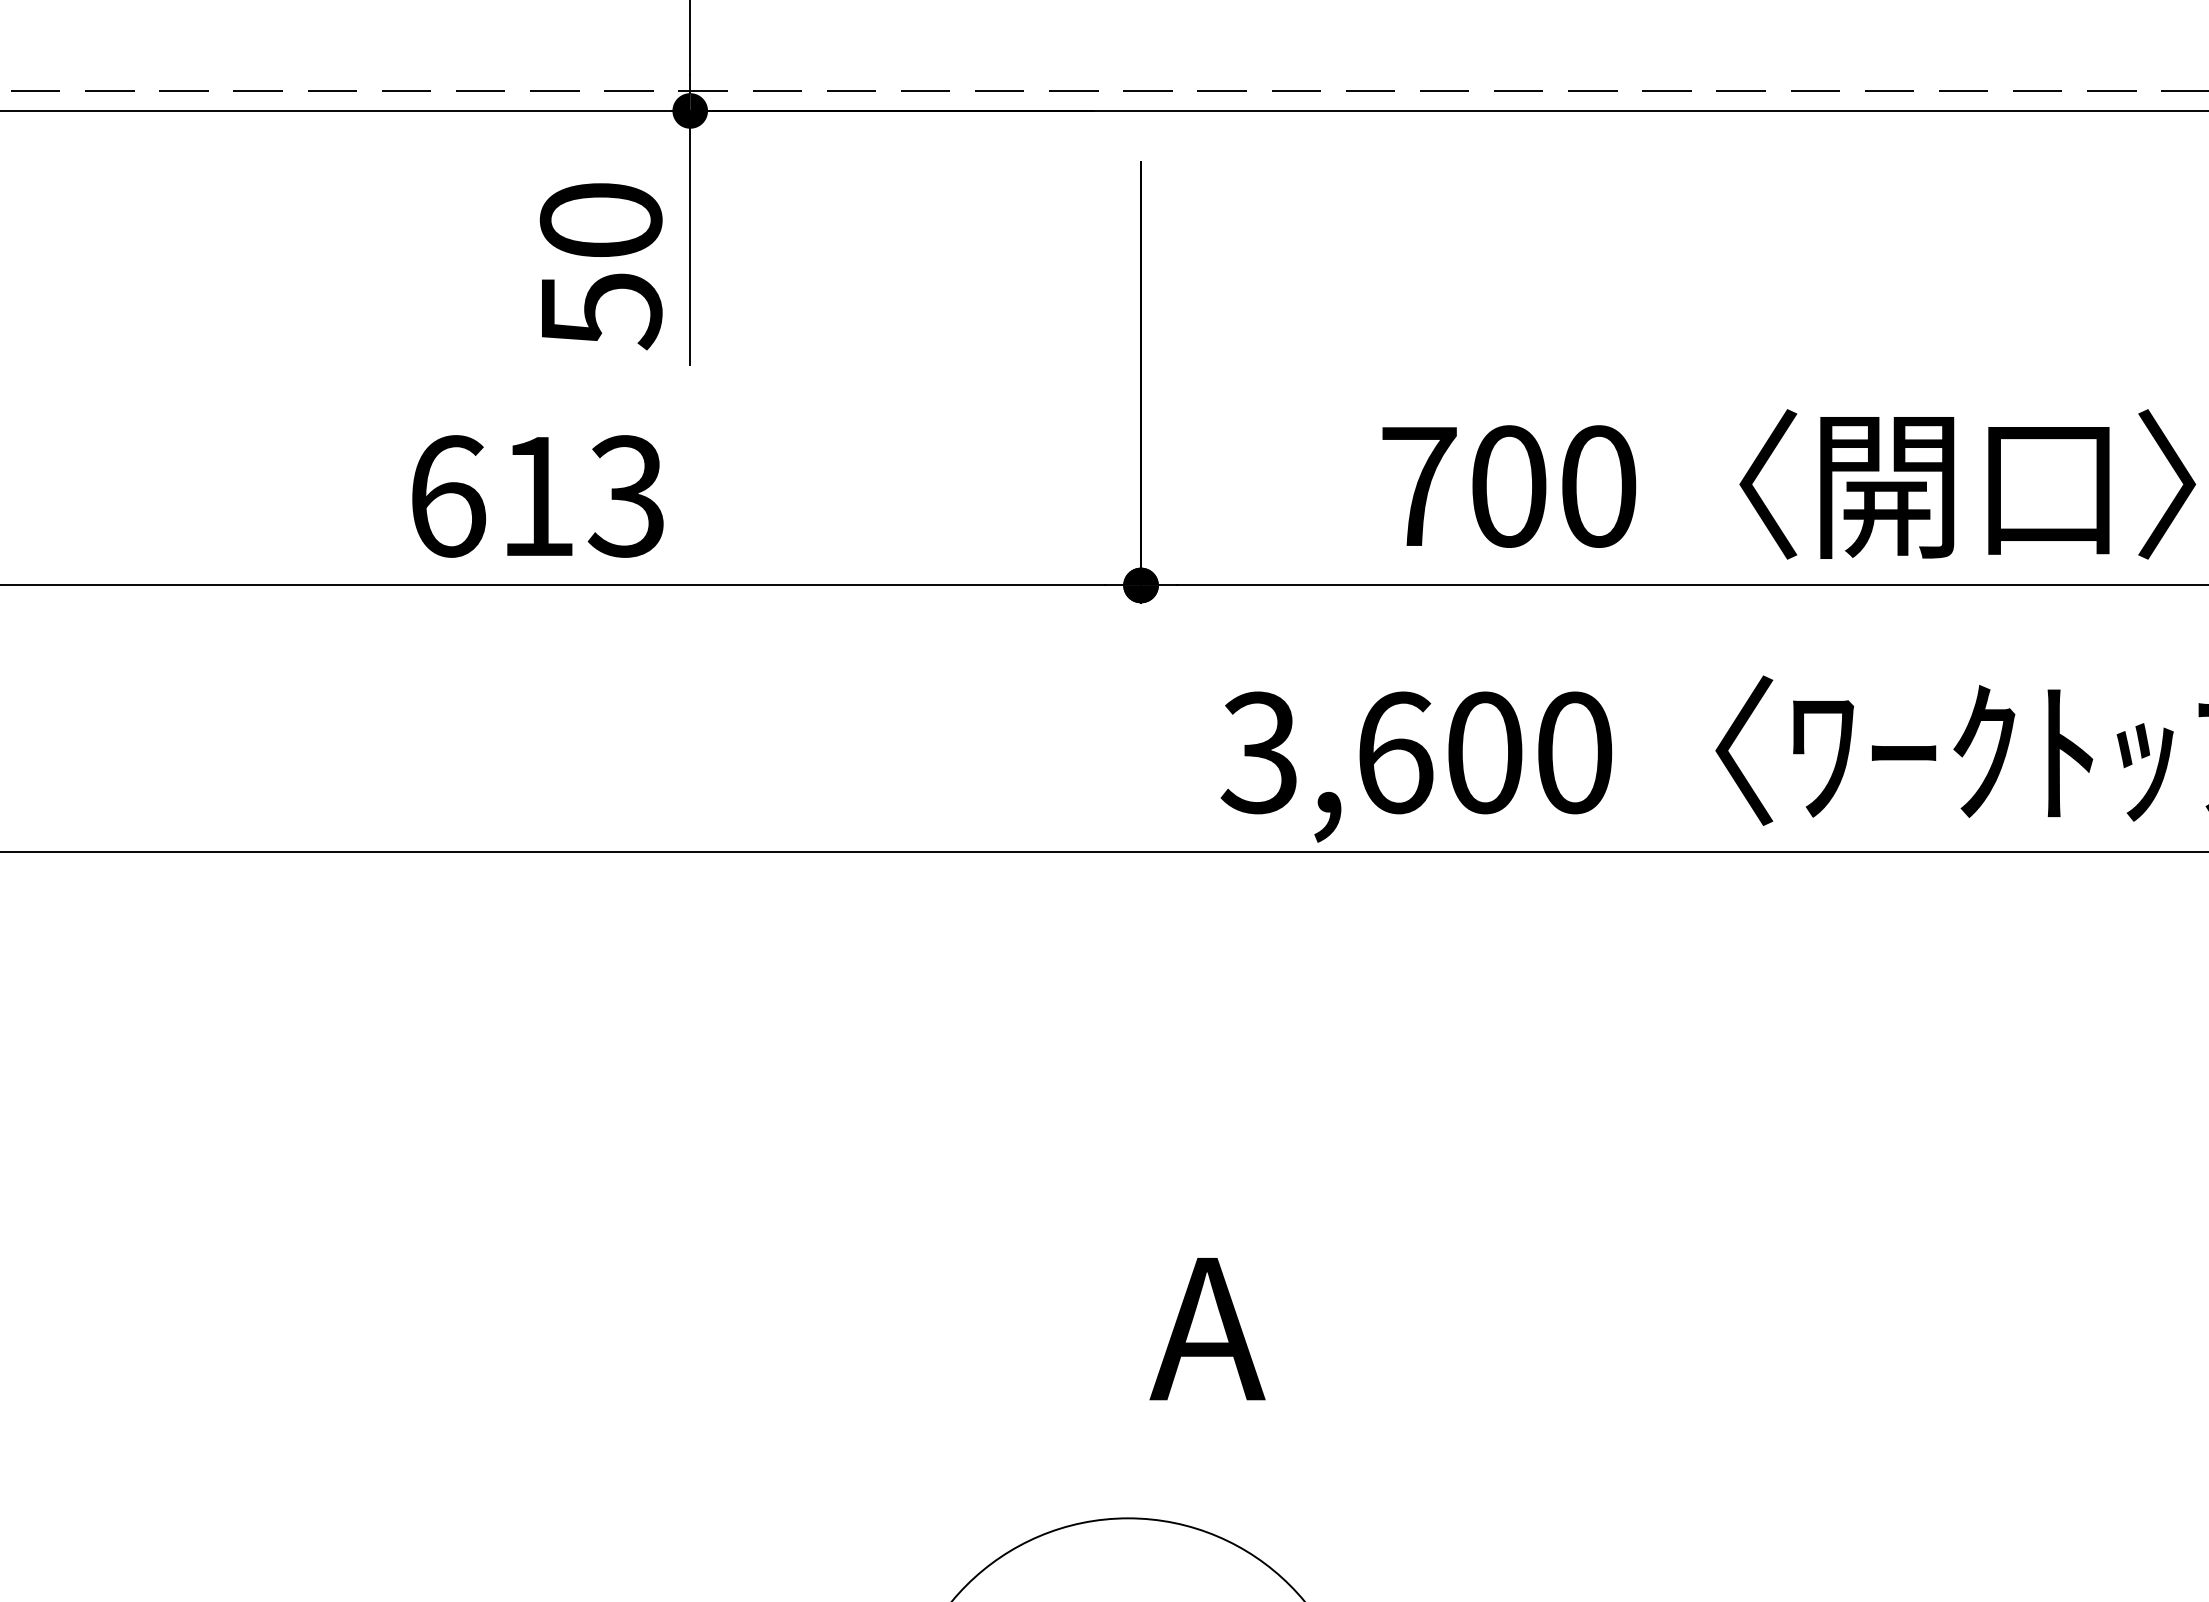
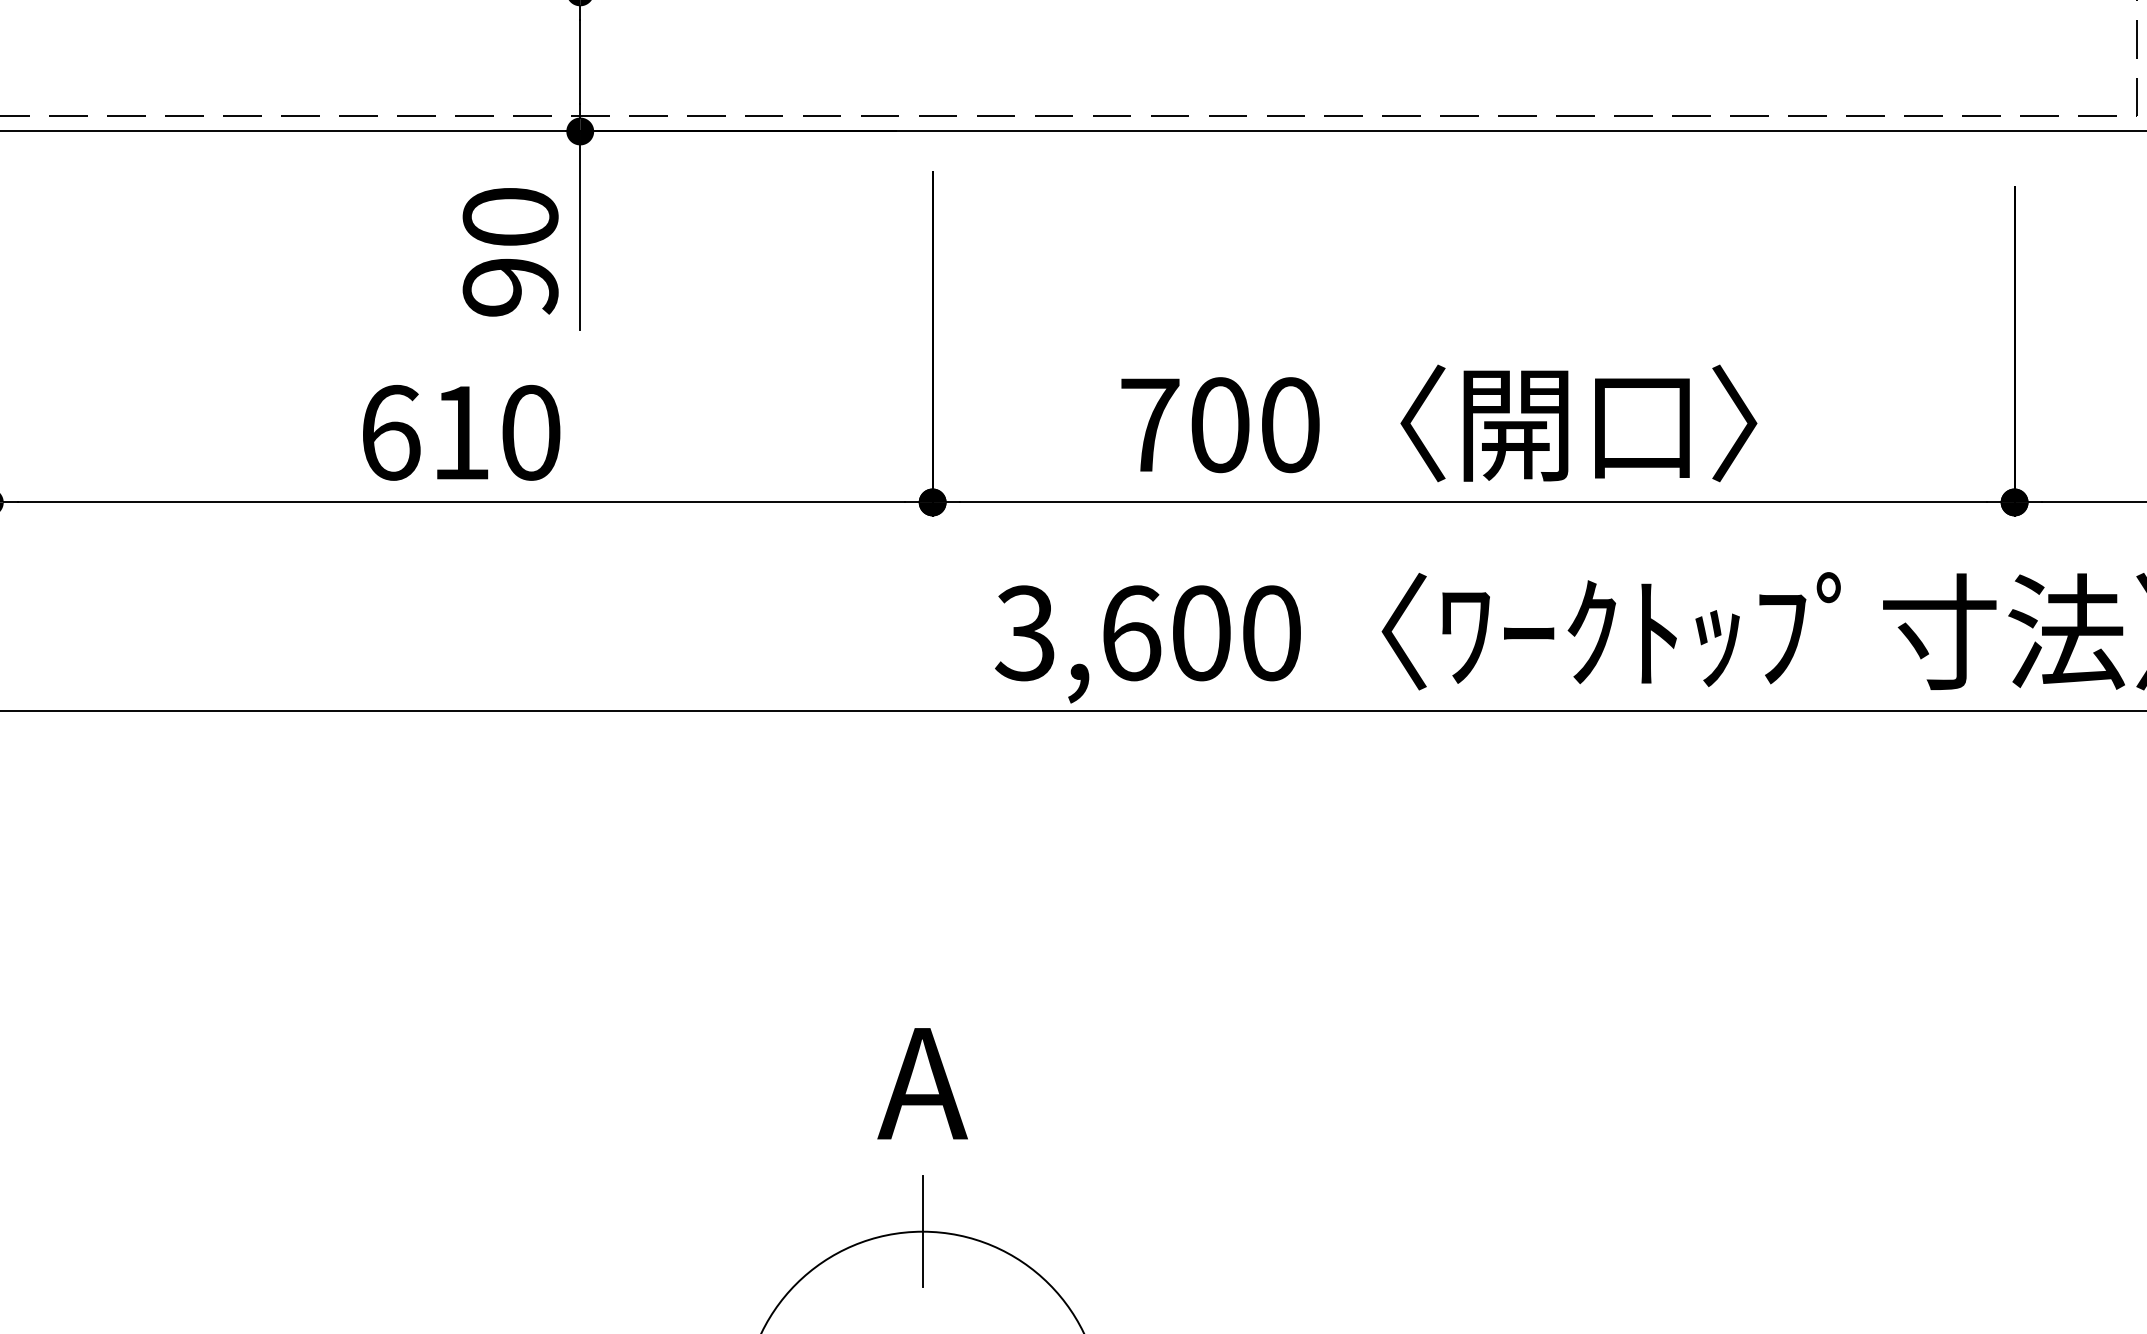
text: (601, 311) -> (510, 288), 50 -> 90
text: (626, 496) -> (530, 432), 613 -> 610
text: (1207, 1328) -> (922, 1083), moved
line: (1128, 1518) -> (922, 1231), added

